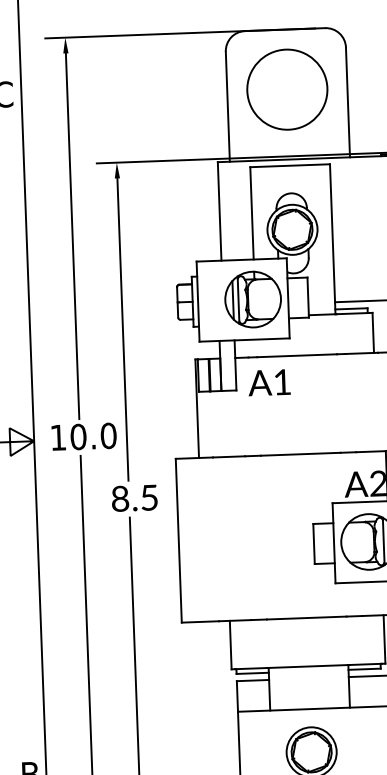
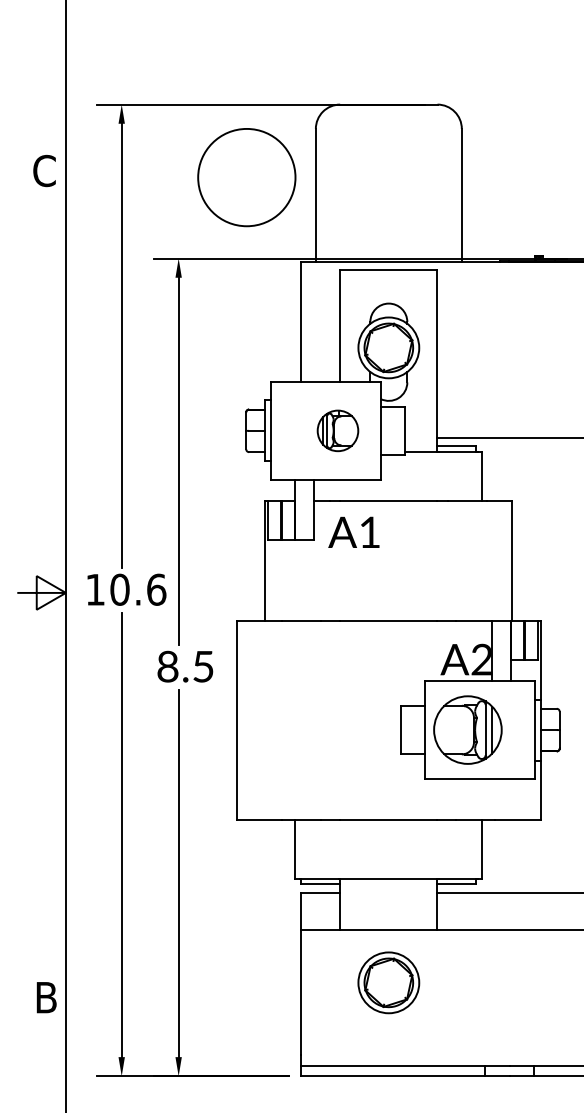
circle: (287, 89) -> (246, 177), moved
part: (252, 299) -> (337, 430), size x0.6
text: (108, 435) -> (156, 589), 10.0 -> 10.6

